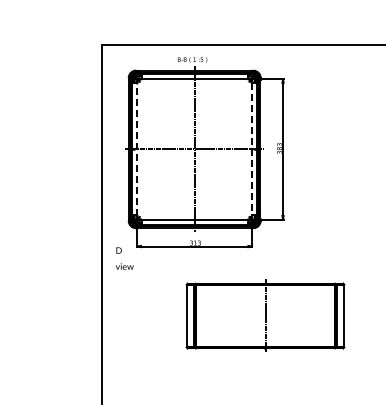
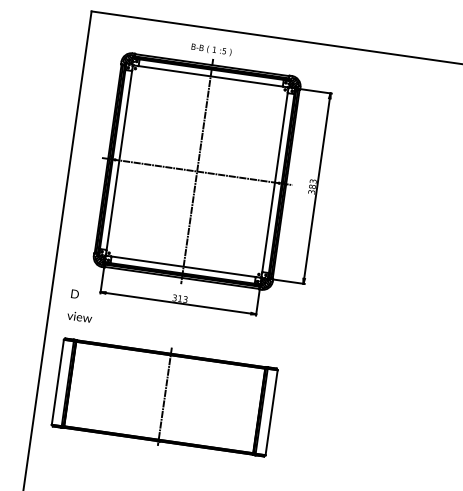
line: (137, 148) -> (119, 159), dashed -> solid
line: (252, 149) -> (275, 182), dashed -> solid
part: (265, 315) -> (164, 396), moved

